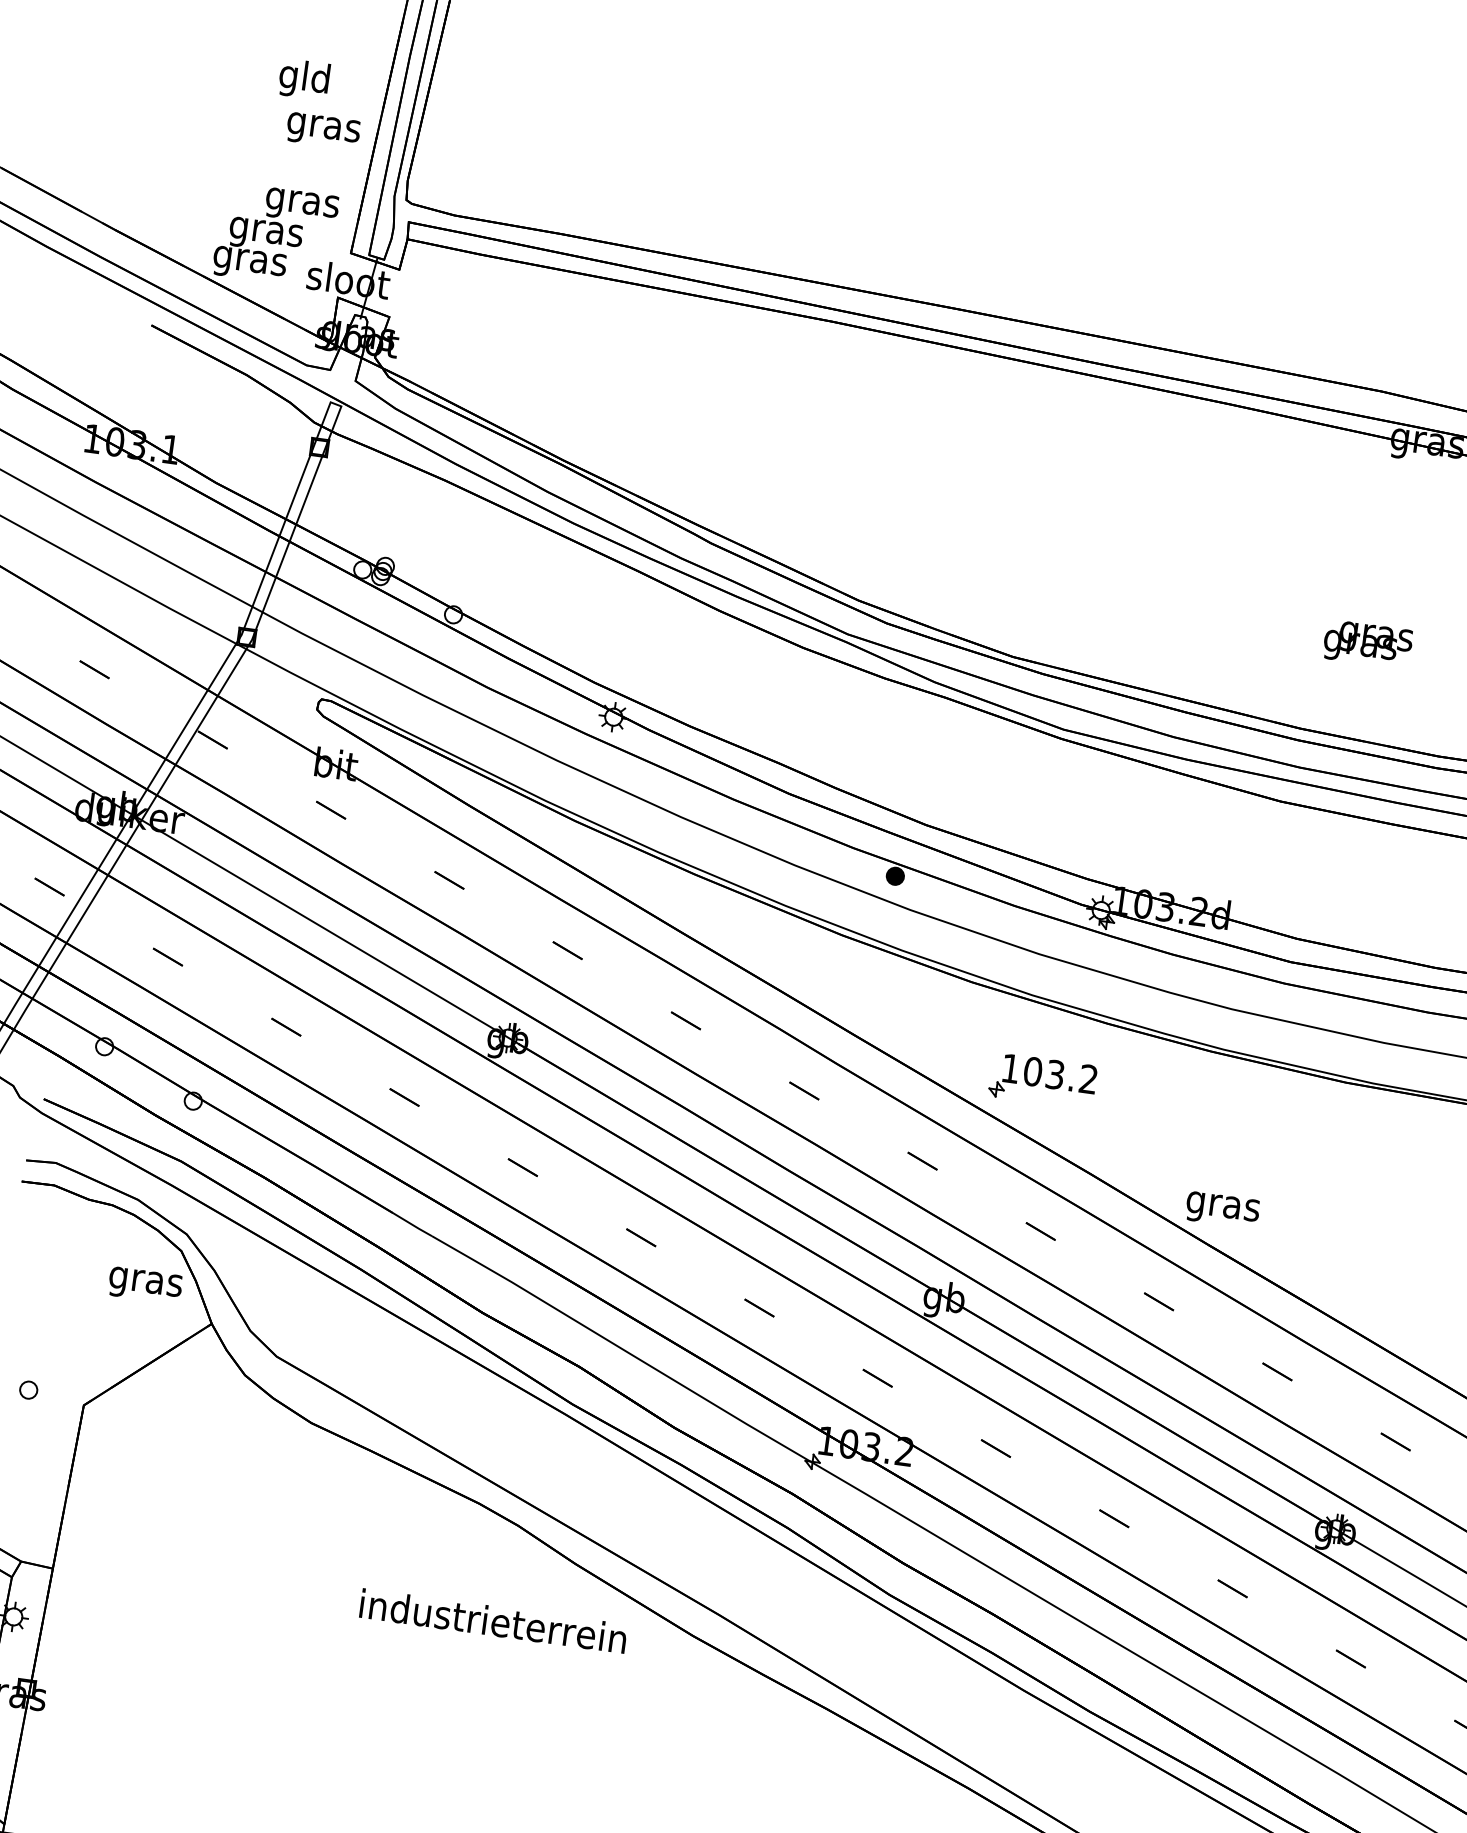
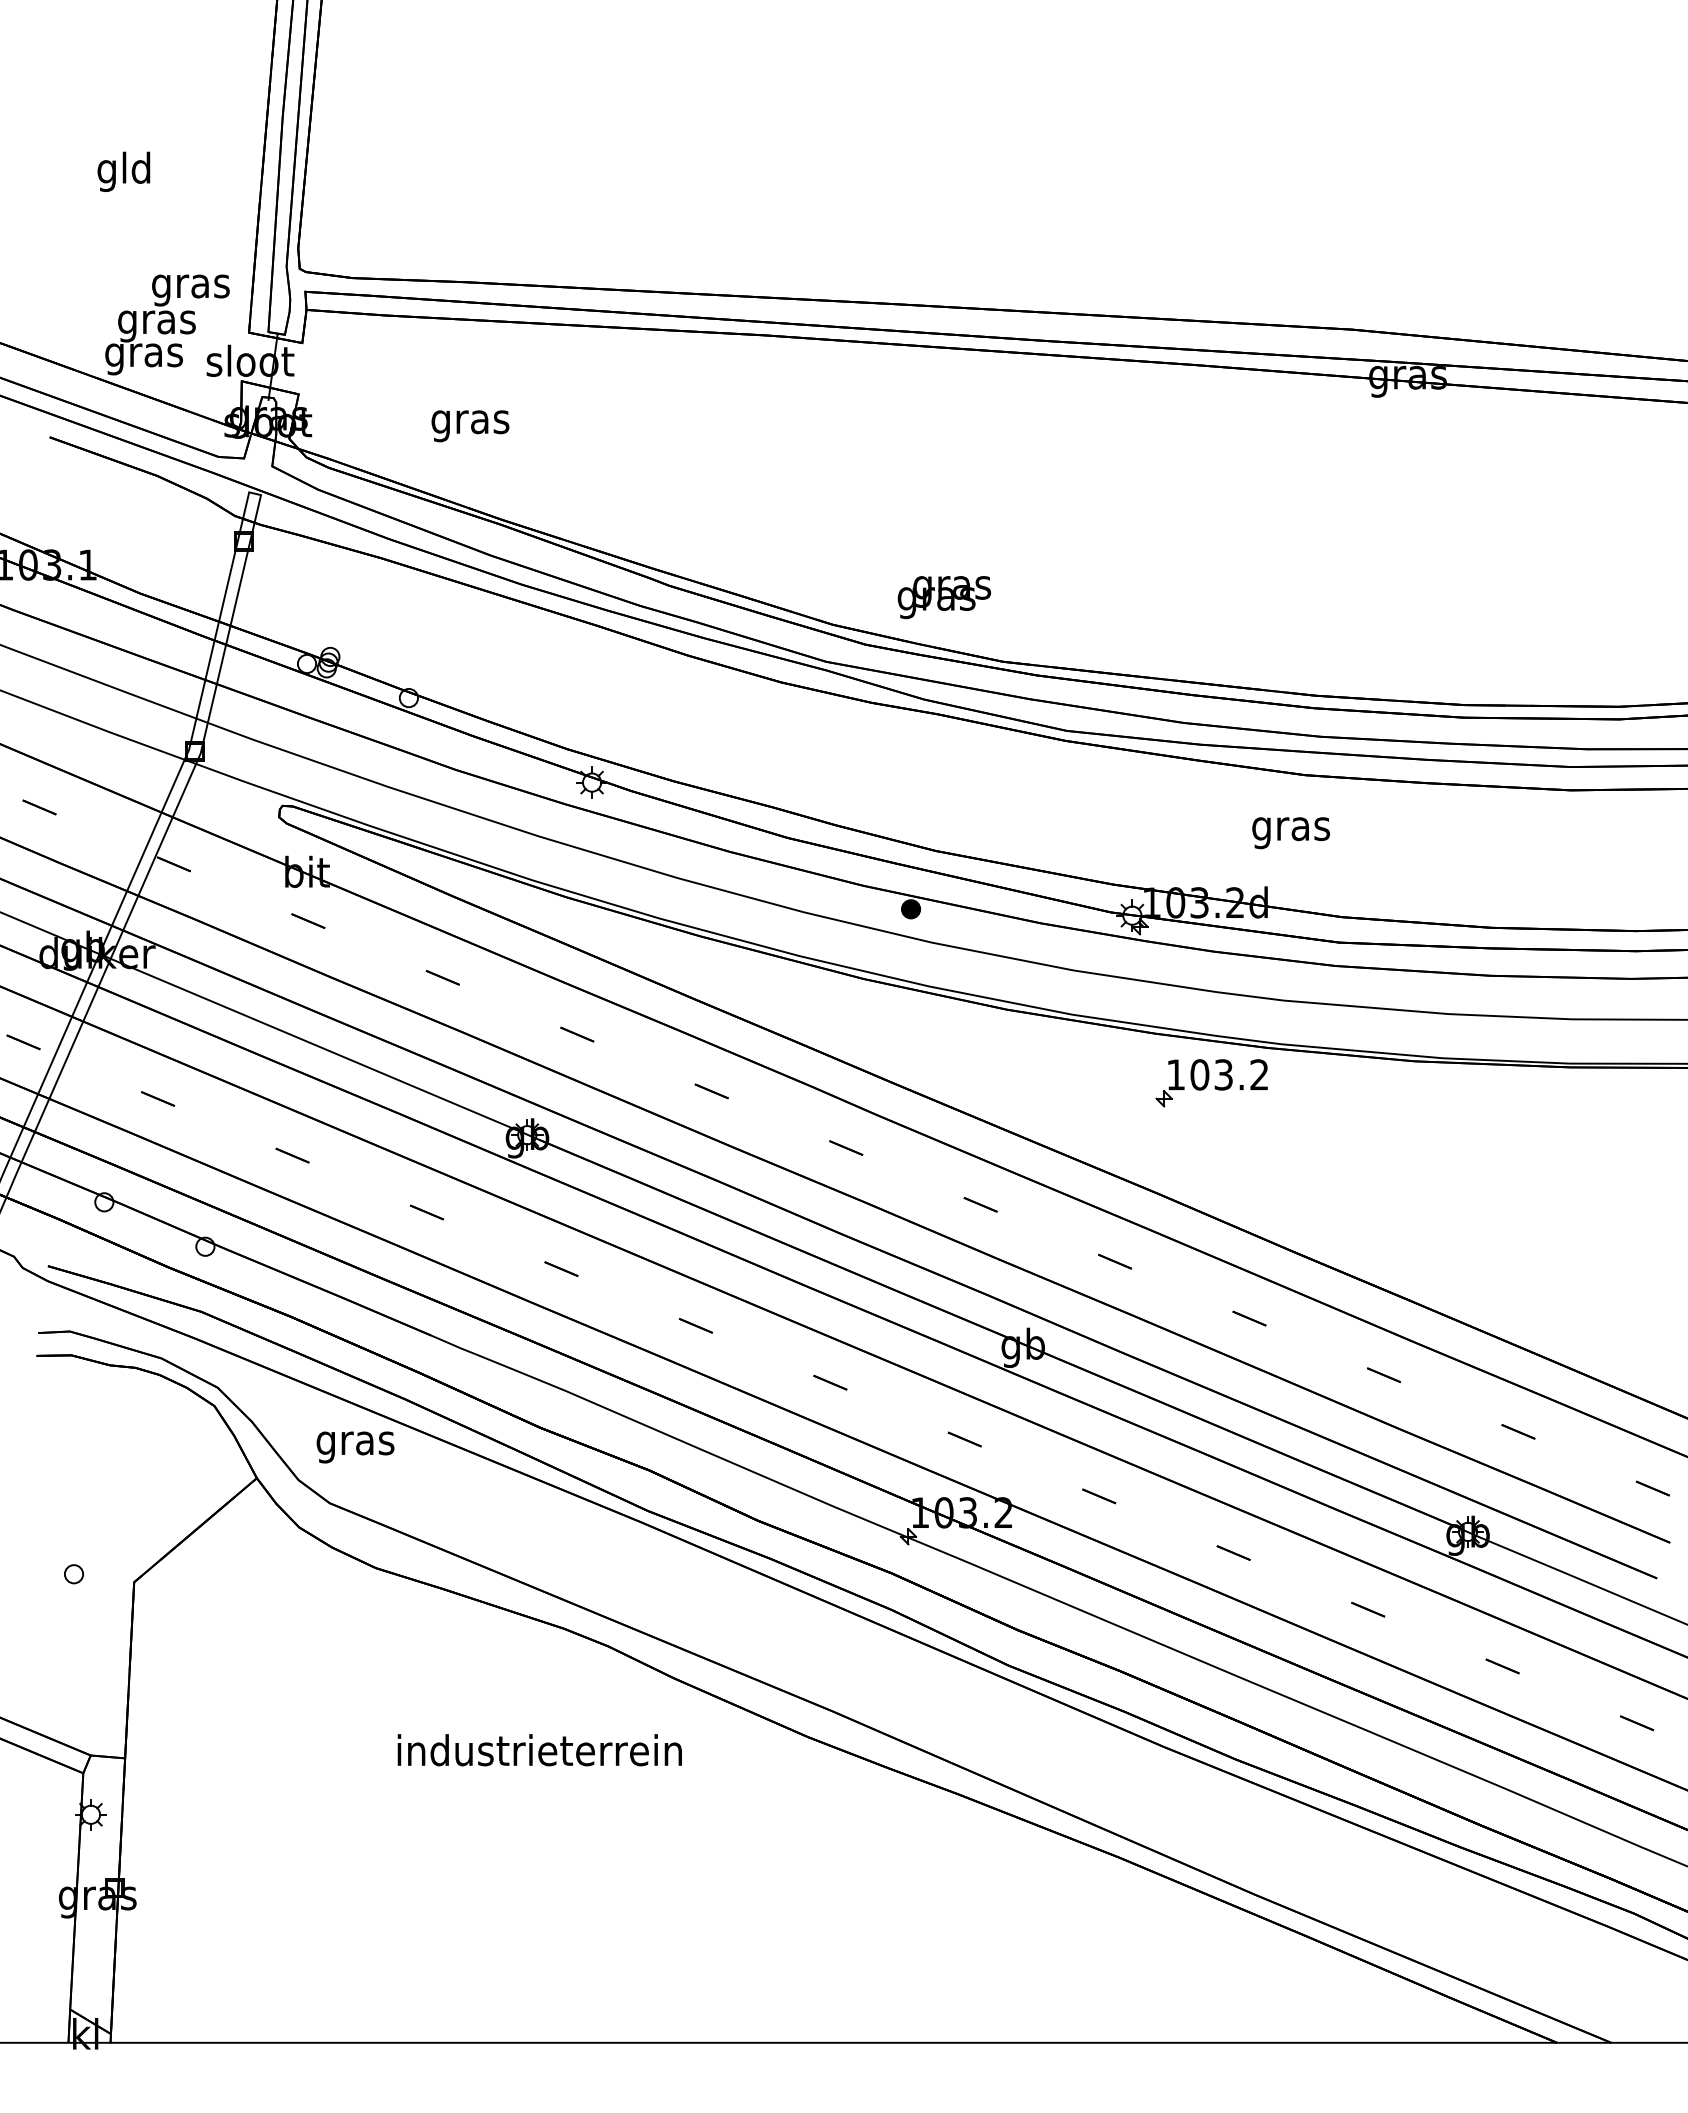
text: (303, 79) -> (123, 171), moved
text: (323, 131) -> (470, 426), moved
text: (1367, 644) -> (943, 597), moved
part: (1042, 1081) -> (1211, 1083), moved
text: (1221, 1210) -> (1290, 833), moved
text: (145, 1285) -> (355, 1447), moved
text: (493, 1621) -> (539, 1750), moved

